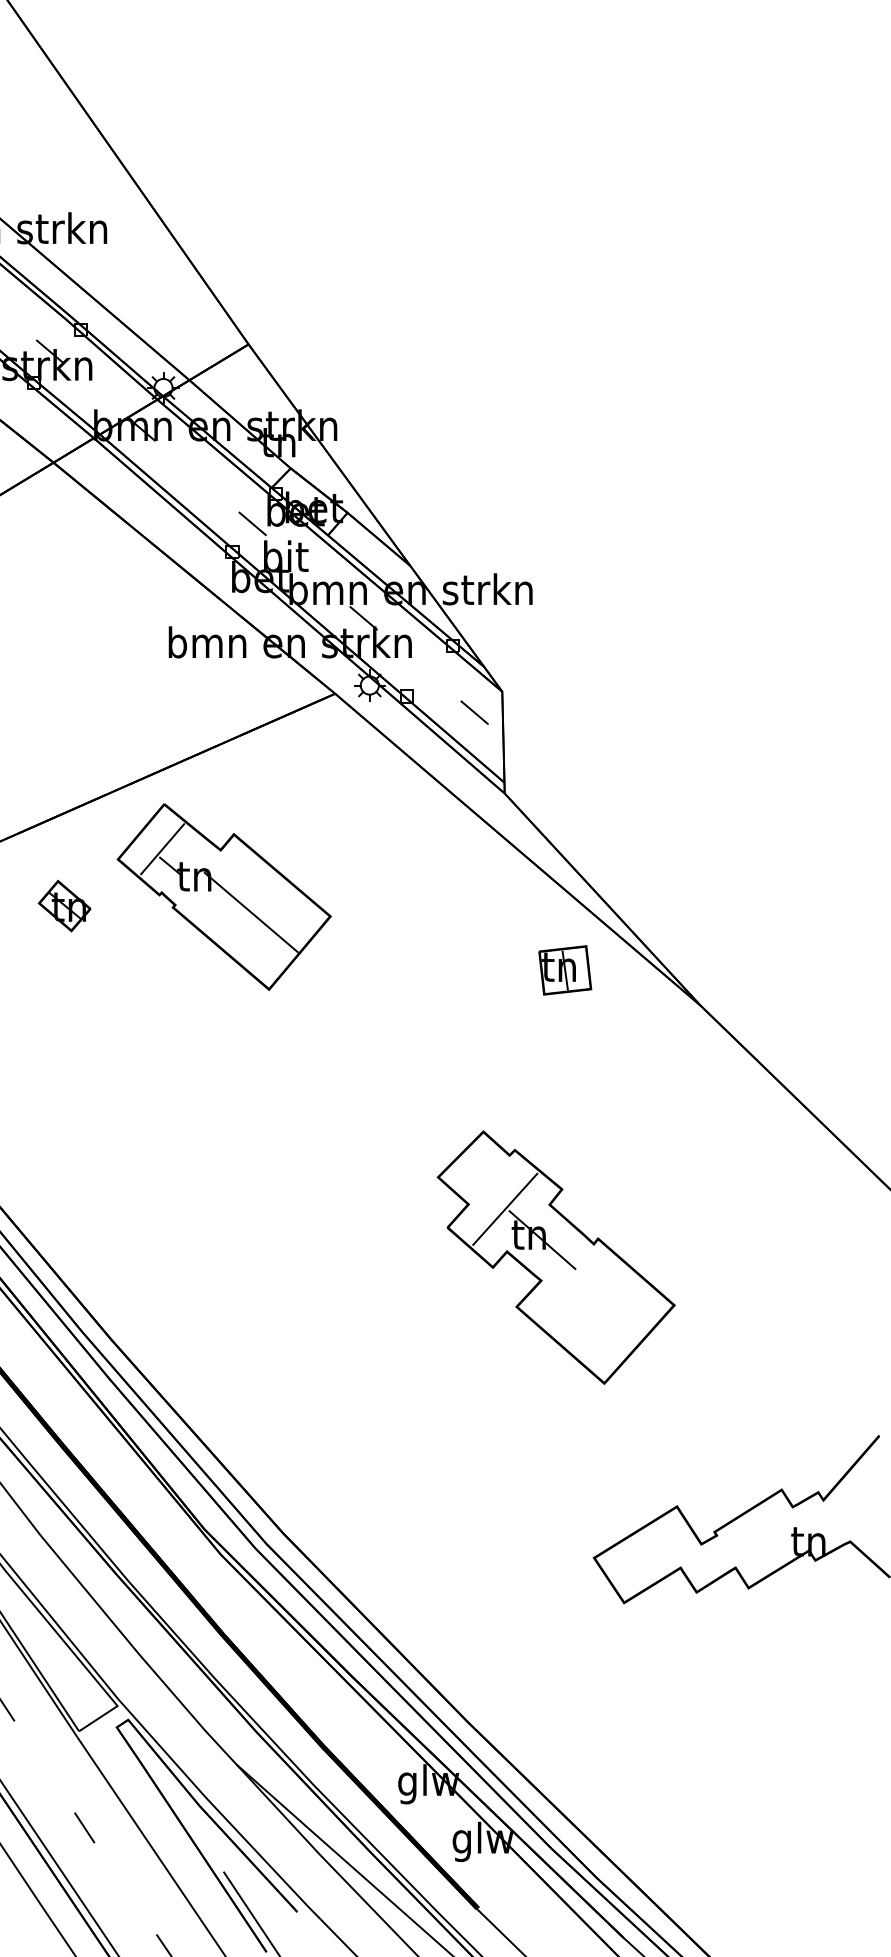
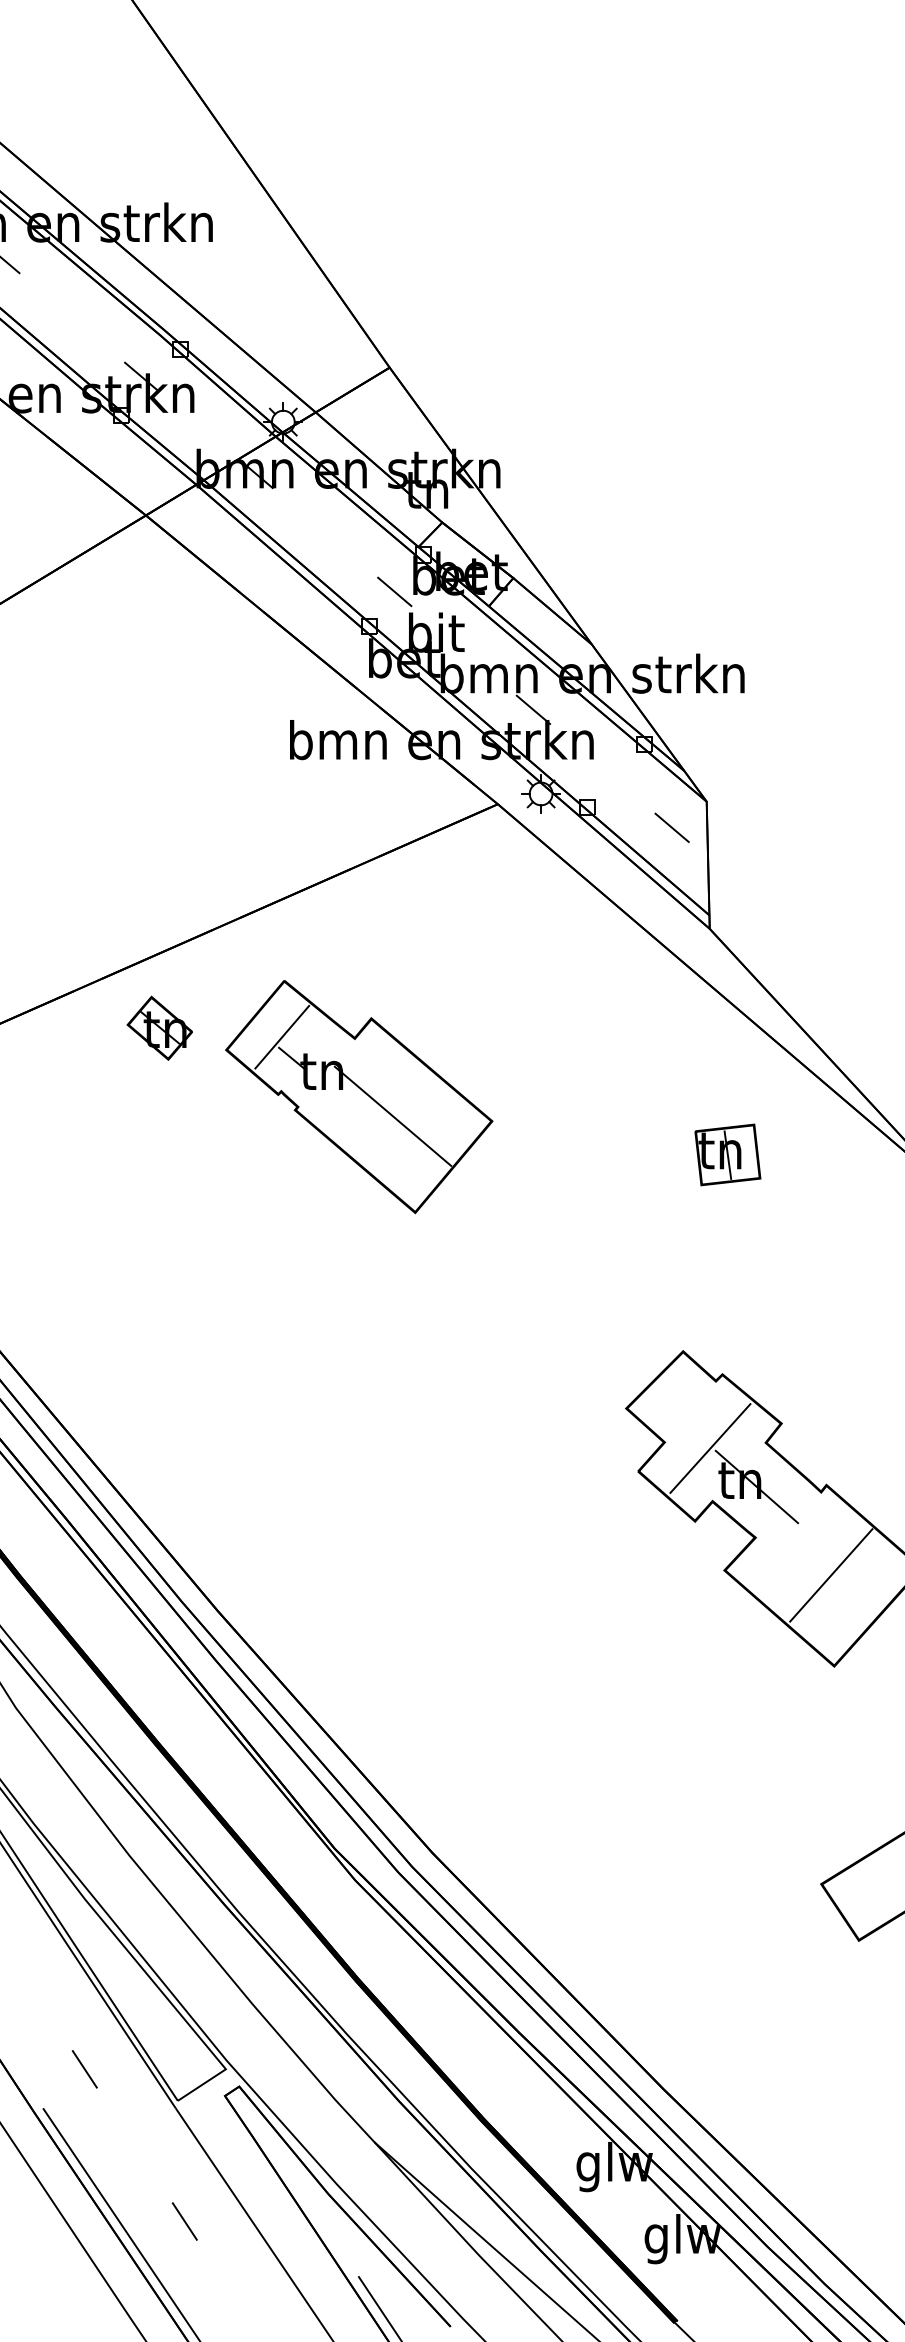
part: (223, 896) -> (358, 1096), moved
part: (64, 905) -> (159, 1027), moved
part: (565, 970) -> (728, 1155), moved
line: (601, 1310) -> (830, 1574), added

